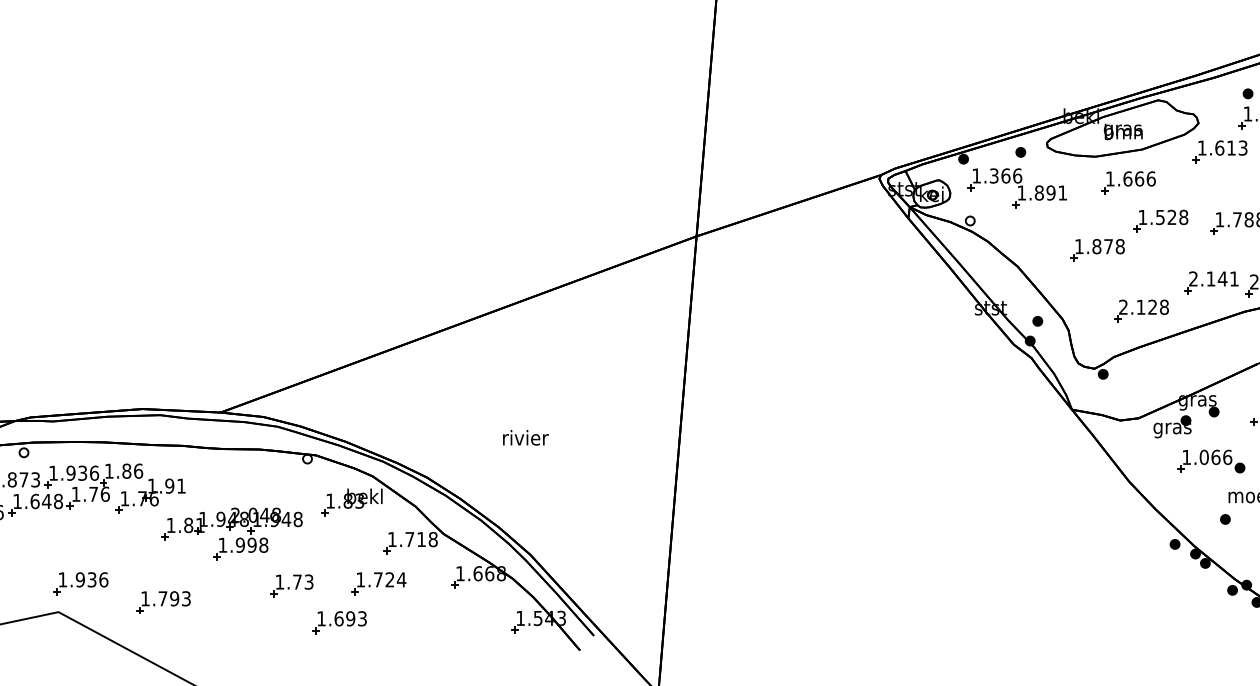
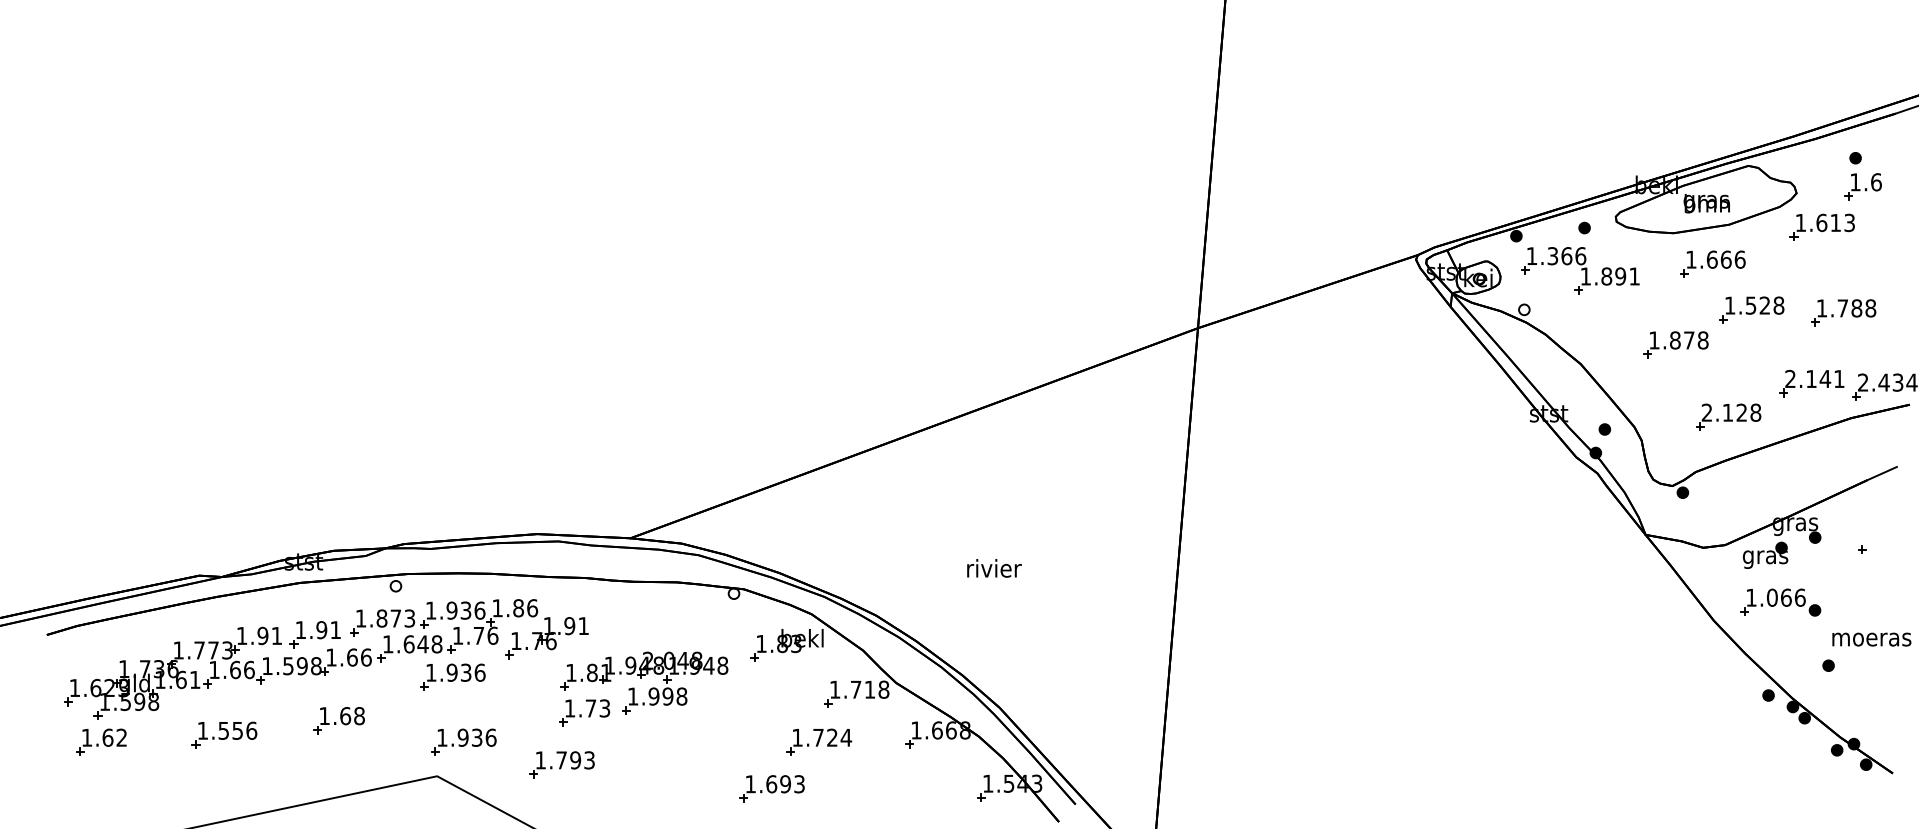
part: (1211, 461) -> (1780, 602), moved
part: (71, 528) -> (452, 676), added
part: (291, 585) -> (584, 712), moved

